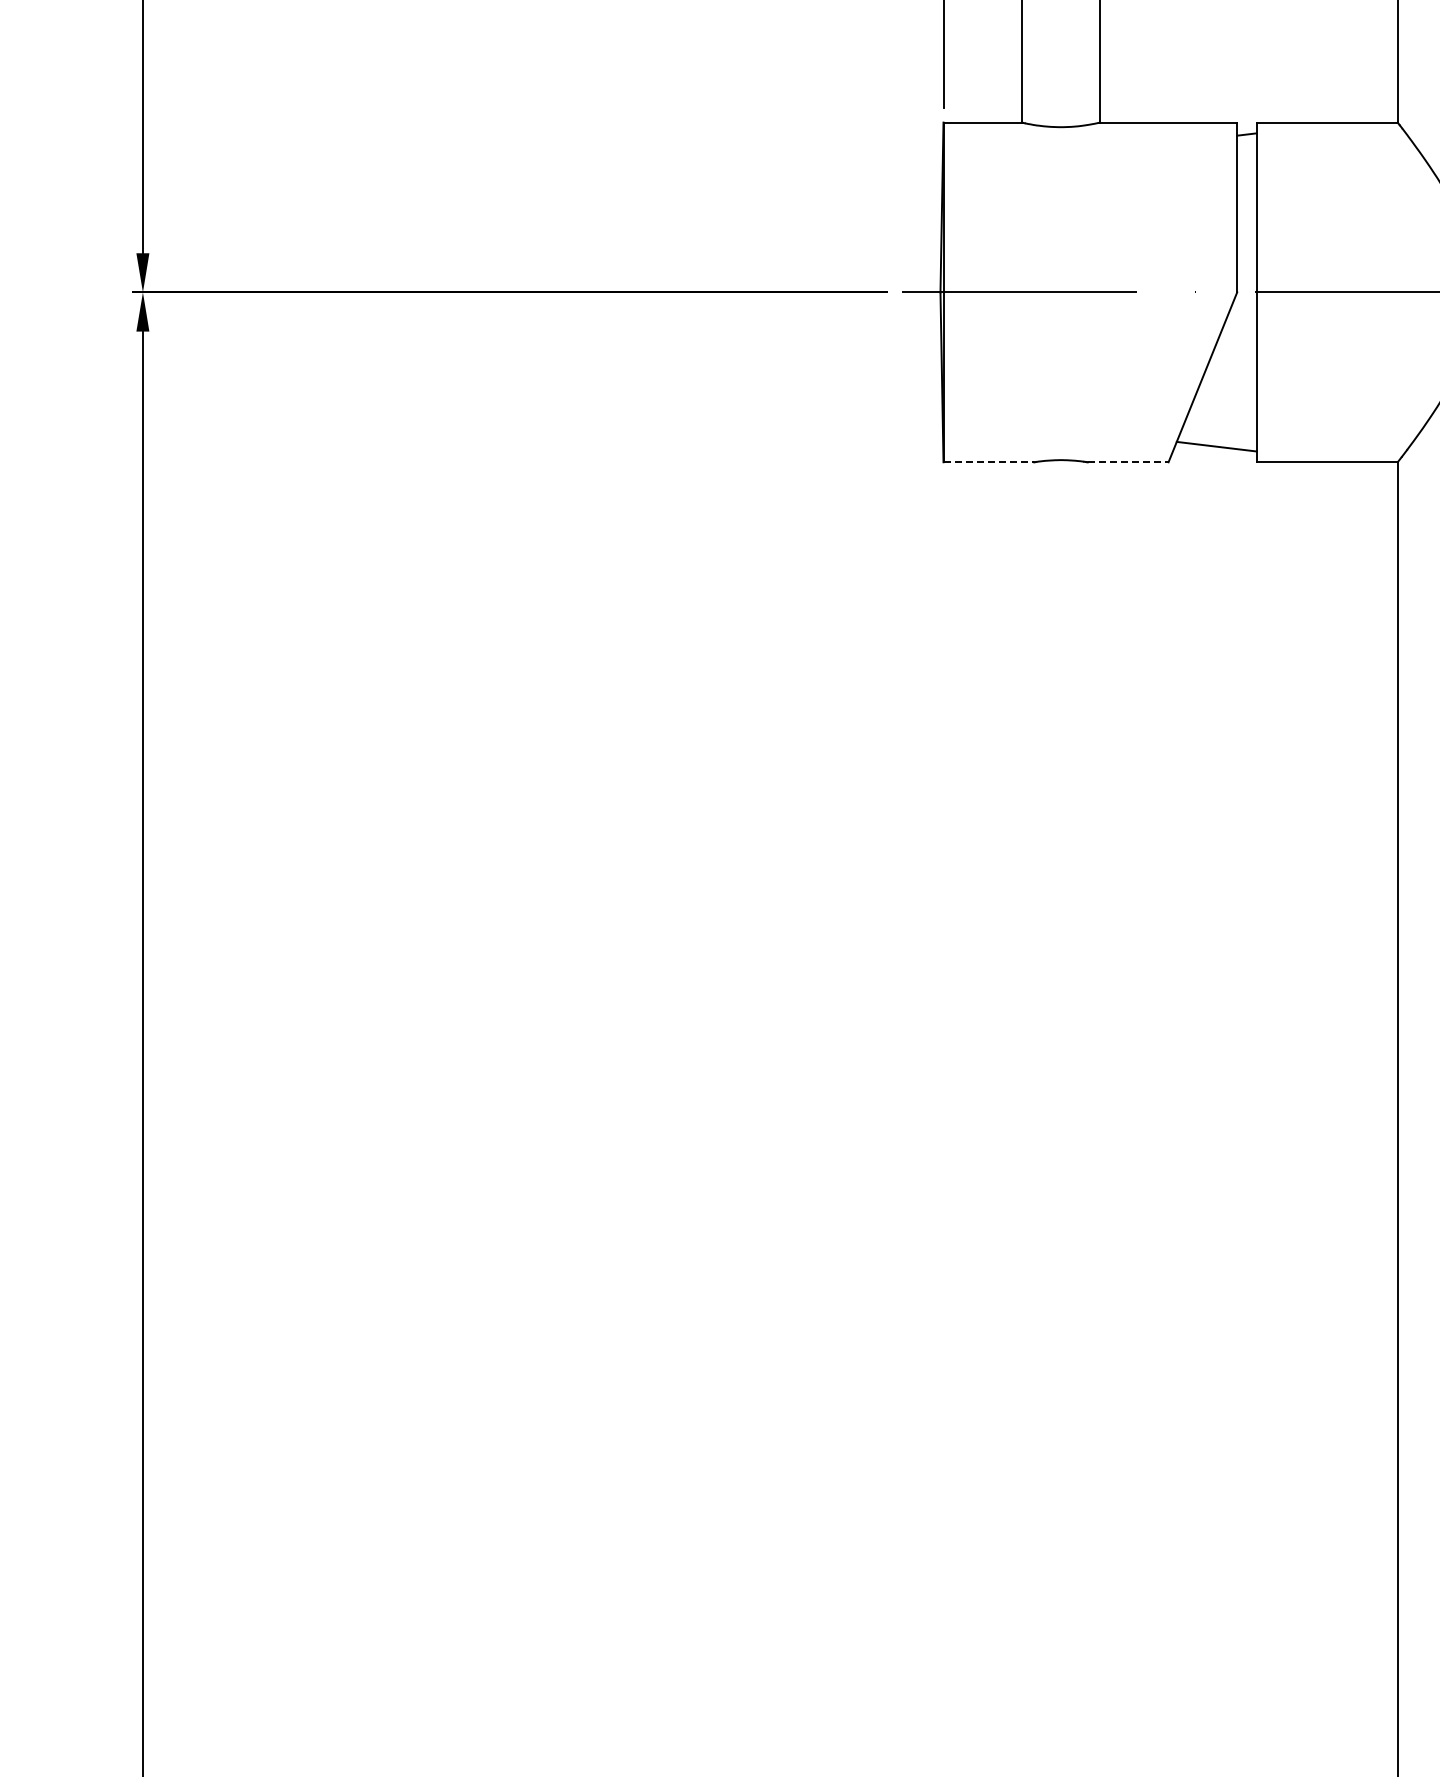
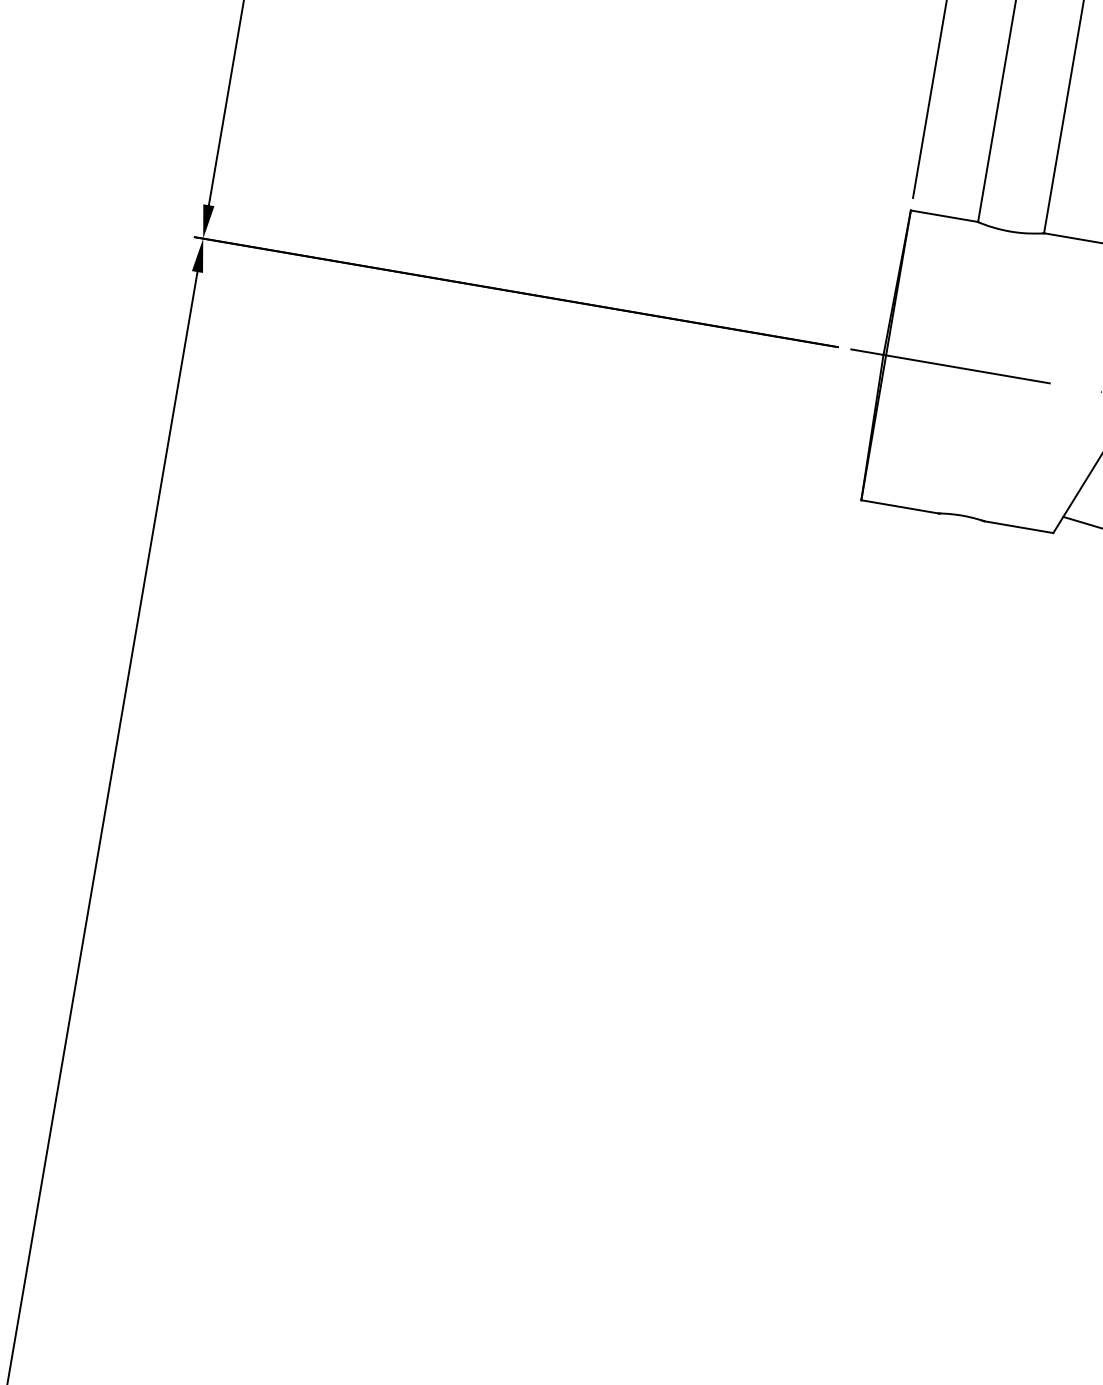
line: (989, 462) -> (900, 507), dashed -> solid
line: (1128, 462) -> (1019, 527), dashed -> solid

